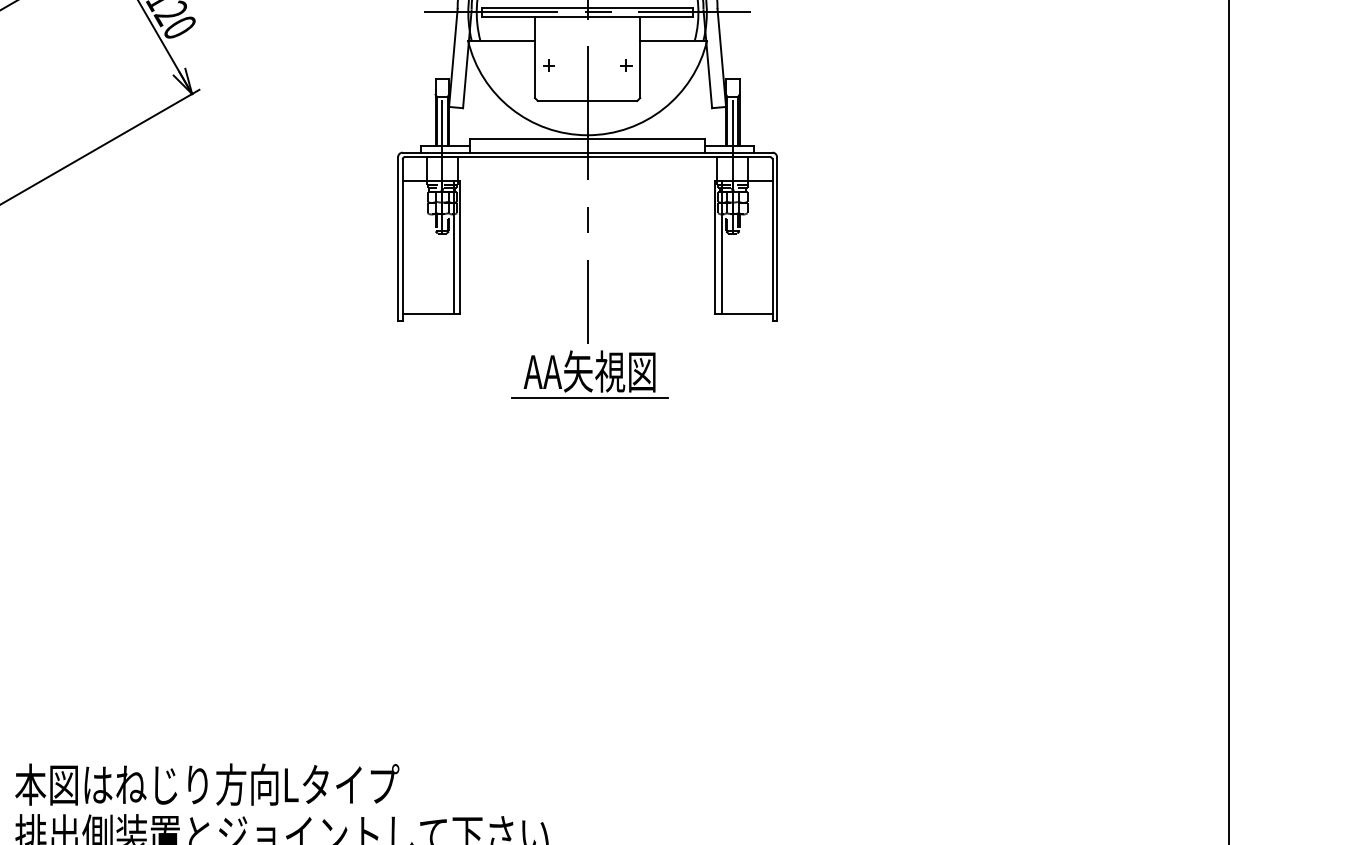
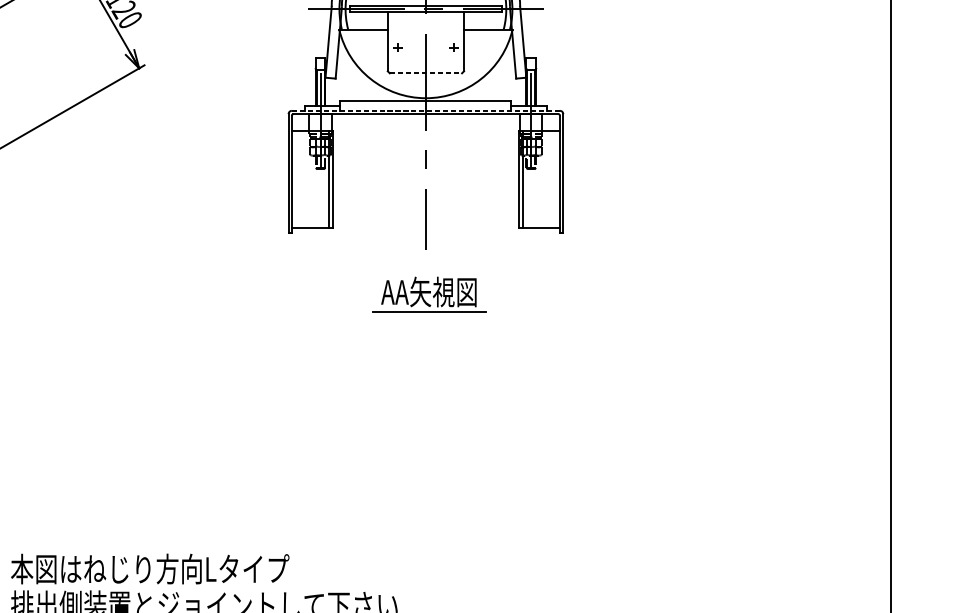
line: (587, 100) -> (425, 73), solid -> dashed
line: (587, 152) -> (425, 110), solid -> dashed
part: (589, 374) -> (428, 294), moved

